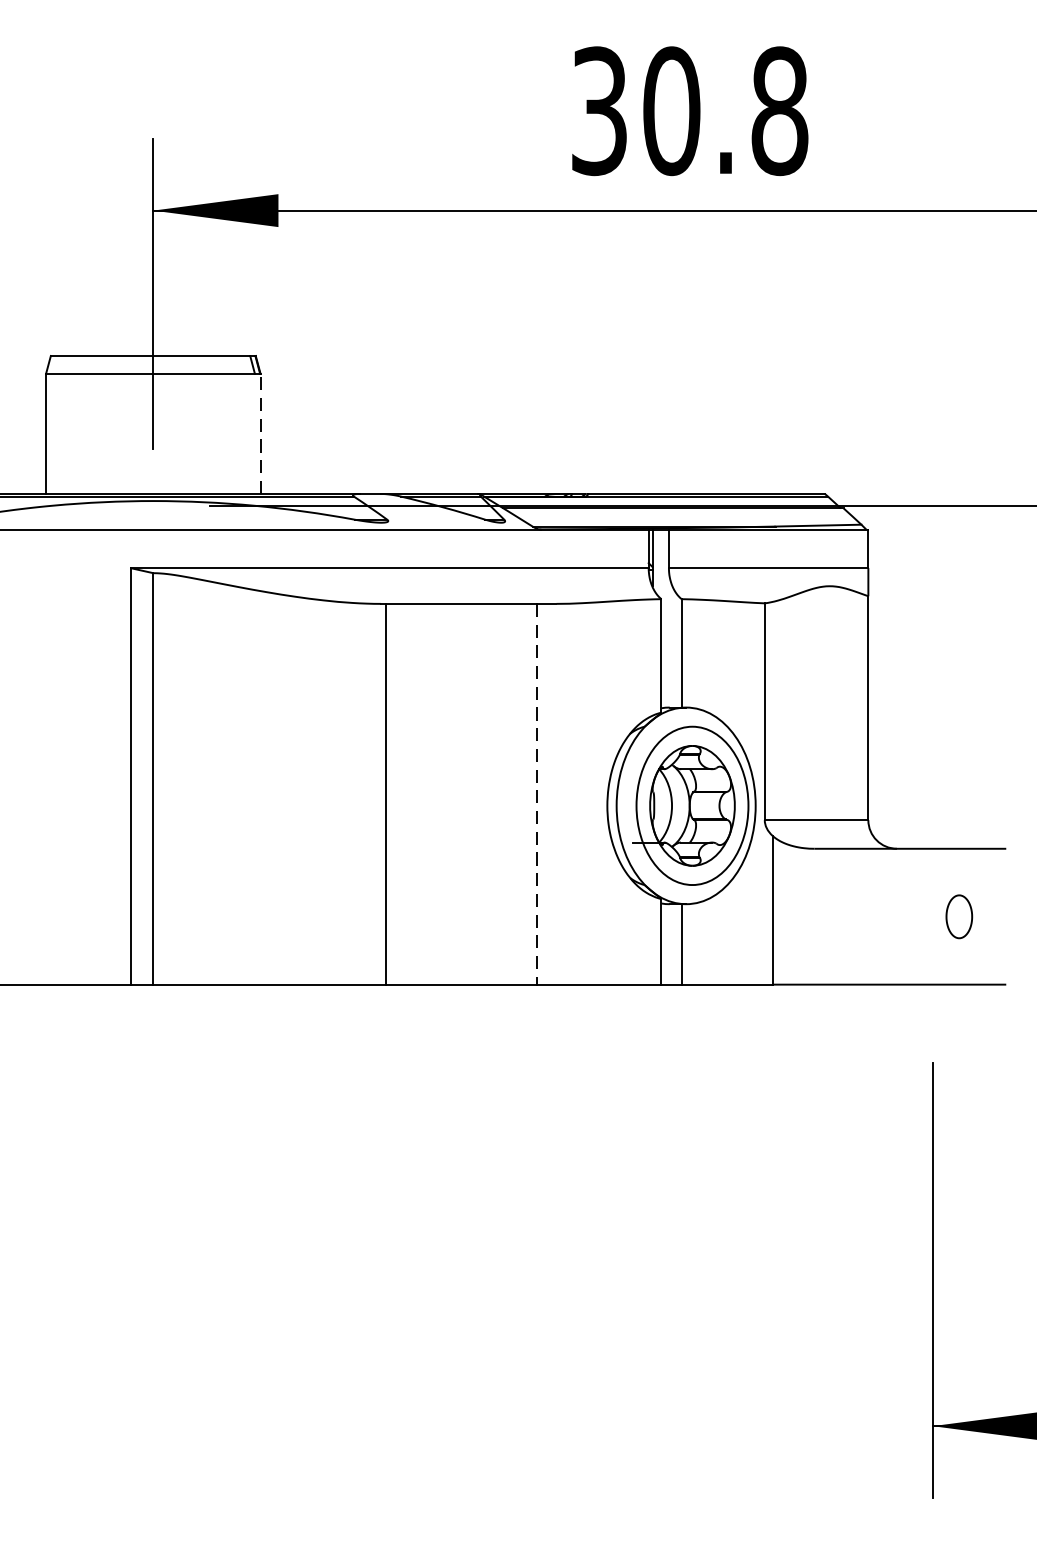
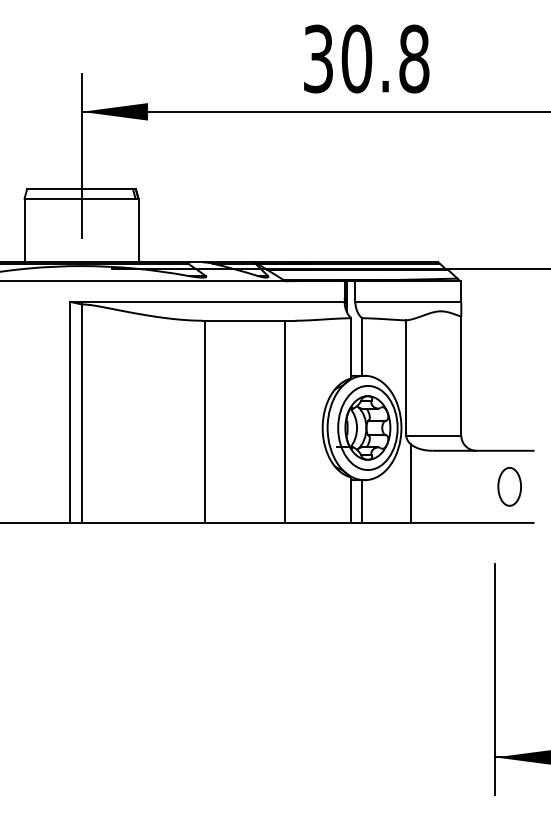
line: (260, 434) -> (138, 230), dashed -> solid
line: (537, 795) -> (285, 422), dashed -> solid
part: (959, 916) -> (509, 486), size x1.67

